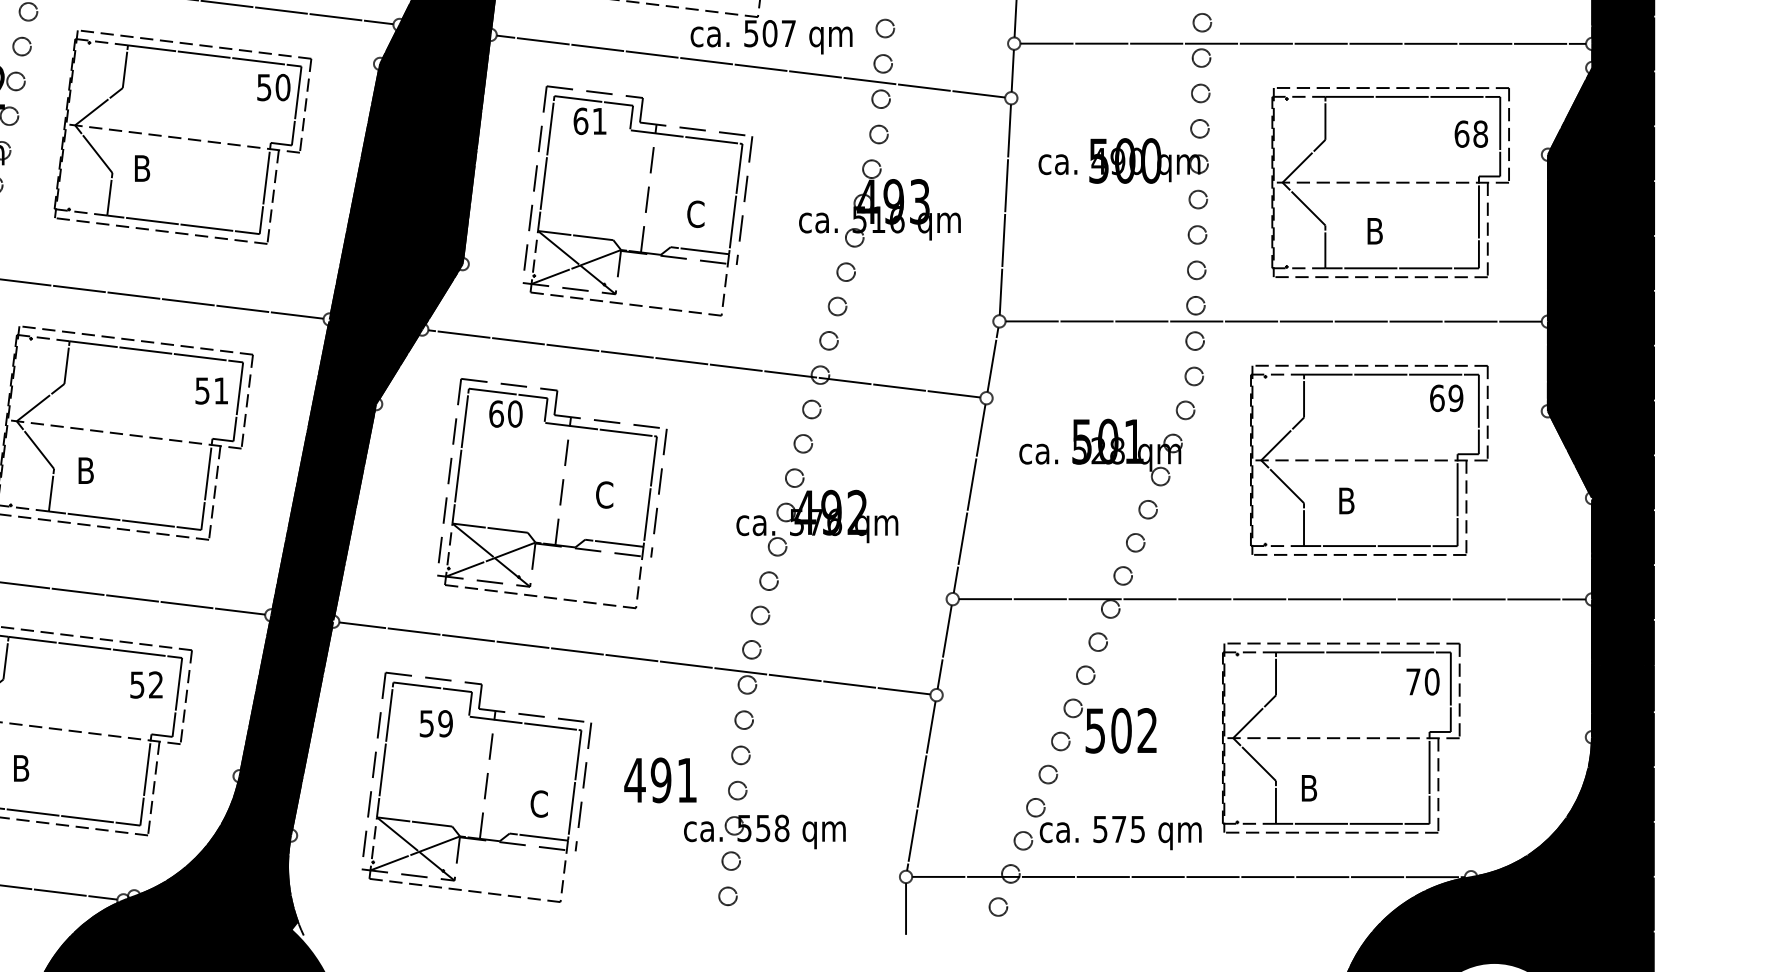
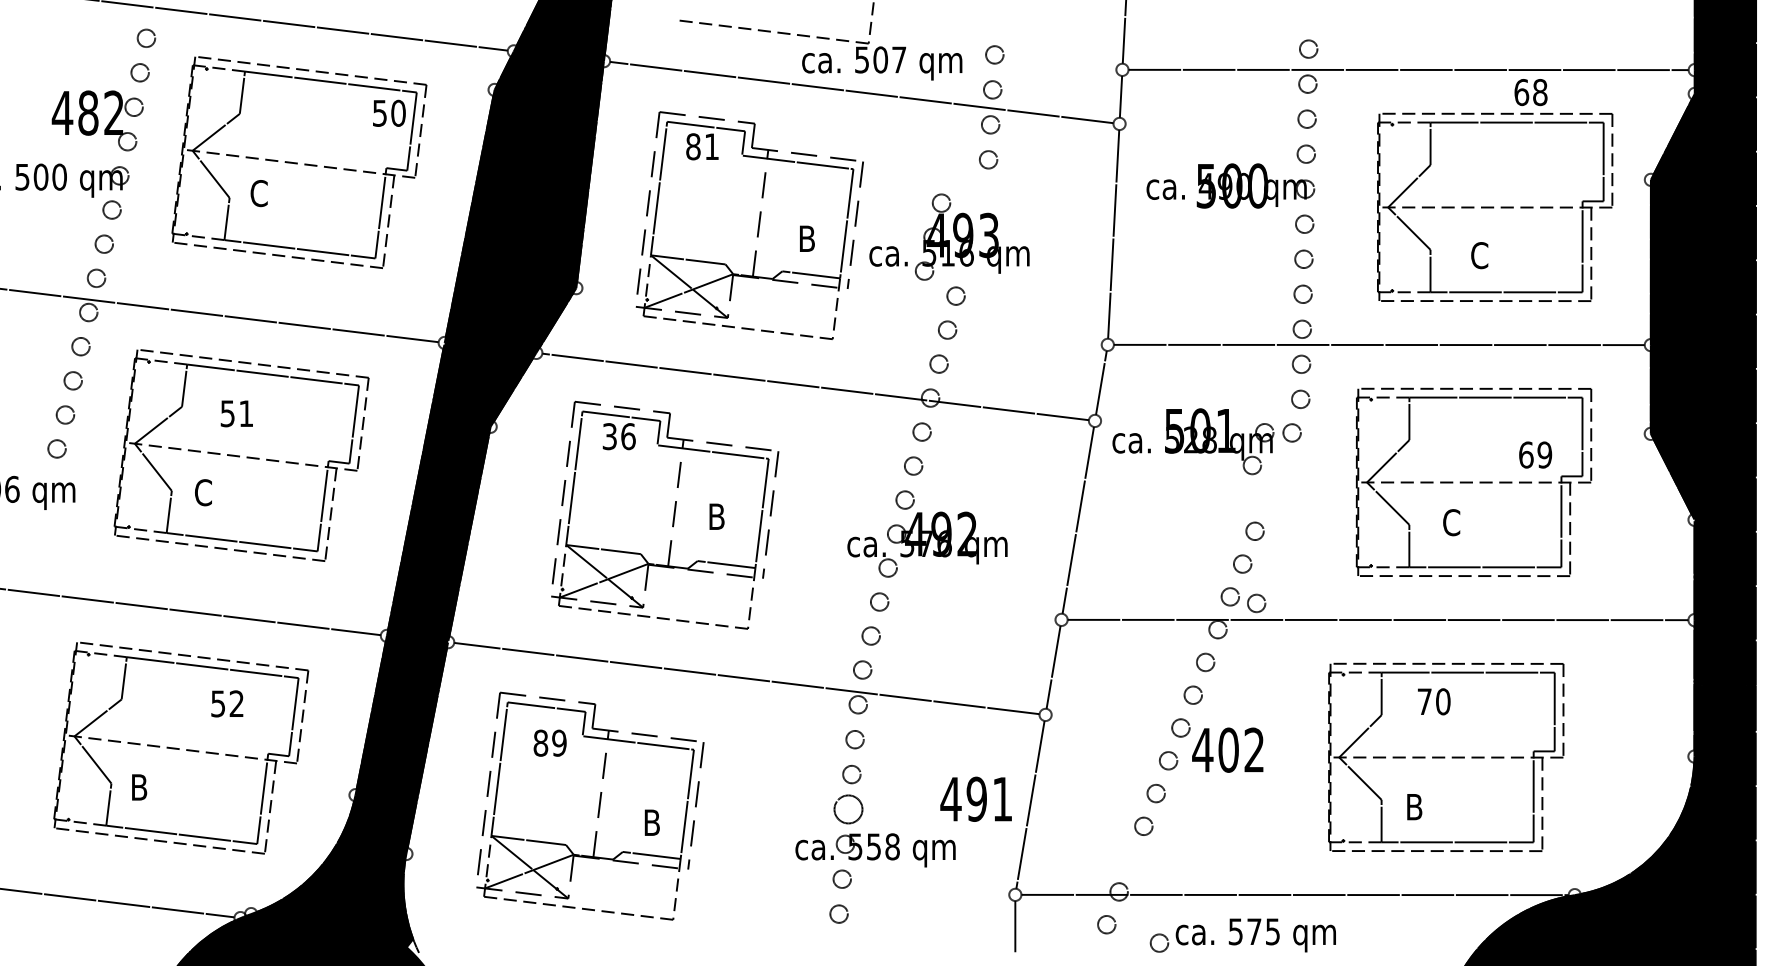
text: (580, 121) -> (693, 146), 61 -> 81
text: (1470, 134) -> (1530, 92), moved
text: (141, 168) -> (258, 193), B -> C
part: (879, 202) -> (949, 236), moved
text: (695, 213) -> (806, 238), C -> B
text: (1374, 231) -> (1479, 255), B -> C
text: (211, 390) -> (236, 413), moved
text: (1446, 397) -> (1535, 454), moved
text: (505, 413) -> (618, 436), 60 -> 36
part: (1101, 452) -> (1193, 441), moved
text: (86, 470) -> (203, 492), B -> C
text: (604, 494) -> (716, 516), C -> B
text: (1346, 500) -> (1451, 522), B -> C
part: (1149, 582) -> (1256, 603), added
text: (1423, 681) -> (1434, 701), moved
text: (146, 684) -> (227, 703), moved
text: (426, 723) -> (540, 742), 59 -> 89
text: (1095, 731) -> (1202, 750), 502 -> 402
text: (659, 779) -> (975, 798), moved
part: (737, 790) -> (848, 809), size x1.6
text: (538, 803) -> (651, 822), C -> B
part: (1107, 833) -> (1242, 935), moved

